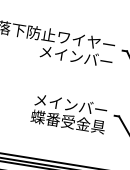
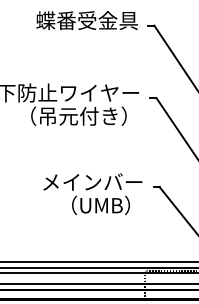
text: (72, 55) -> (84, 115), メインバー -> （吊元付き）
text: (68, 121) -> (92, 205), 蝶番受金具 -> （UMB）

